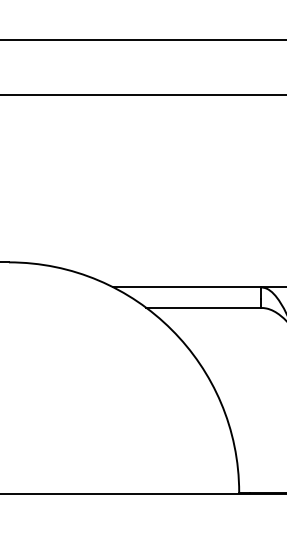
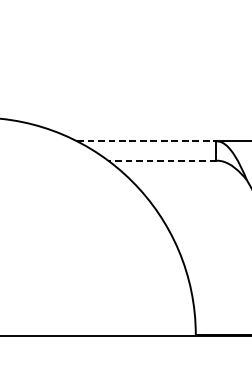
line: (187, 287) -> (146, 141), solid -> dashed
line: (203, 307) -> (162, 160), solid -> dashed

